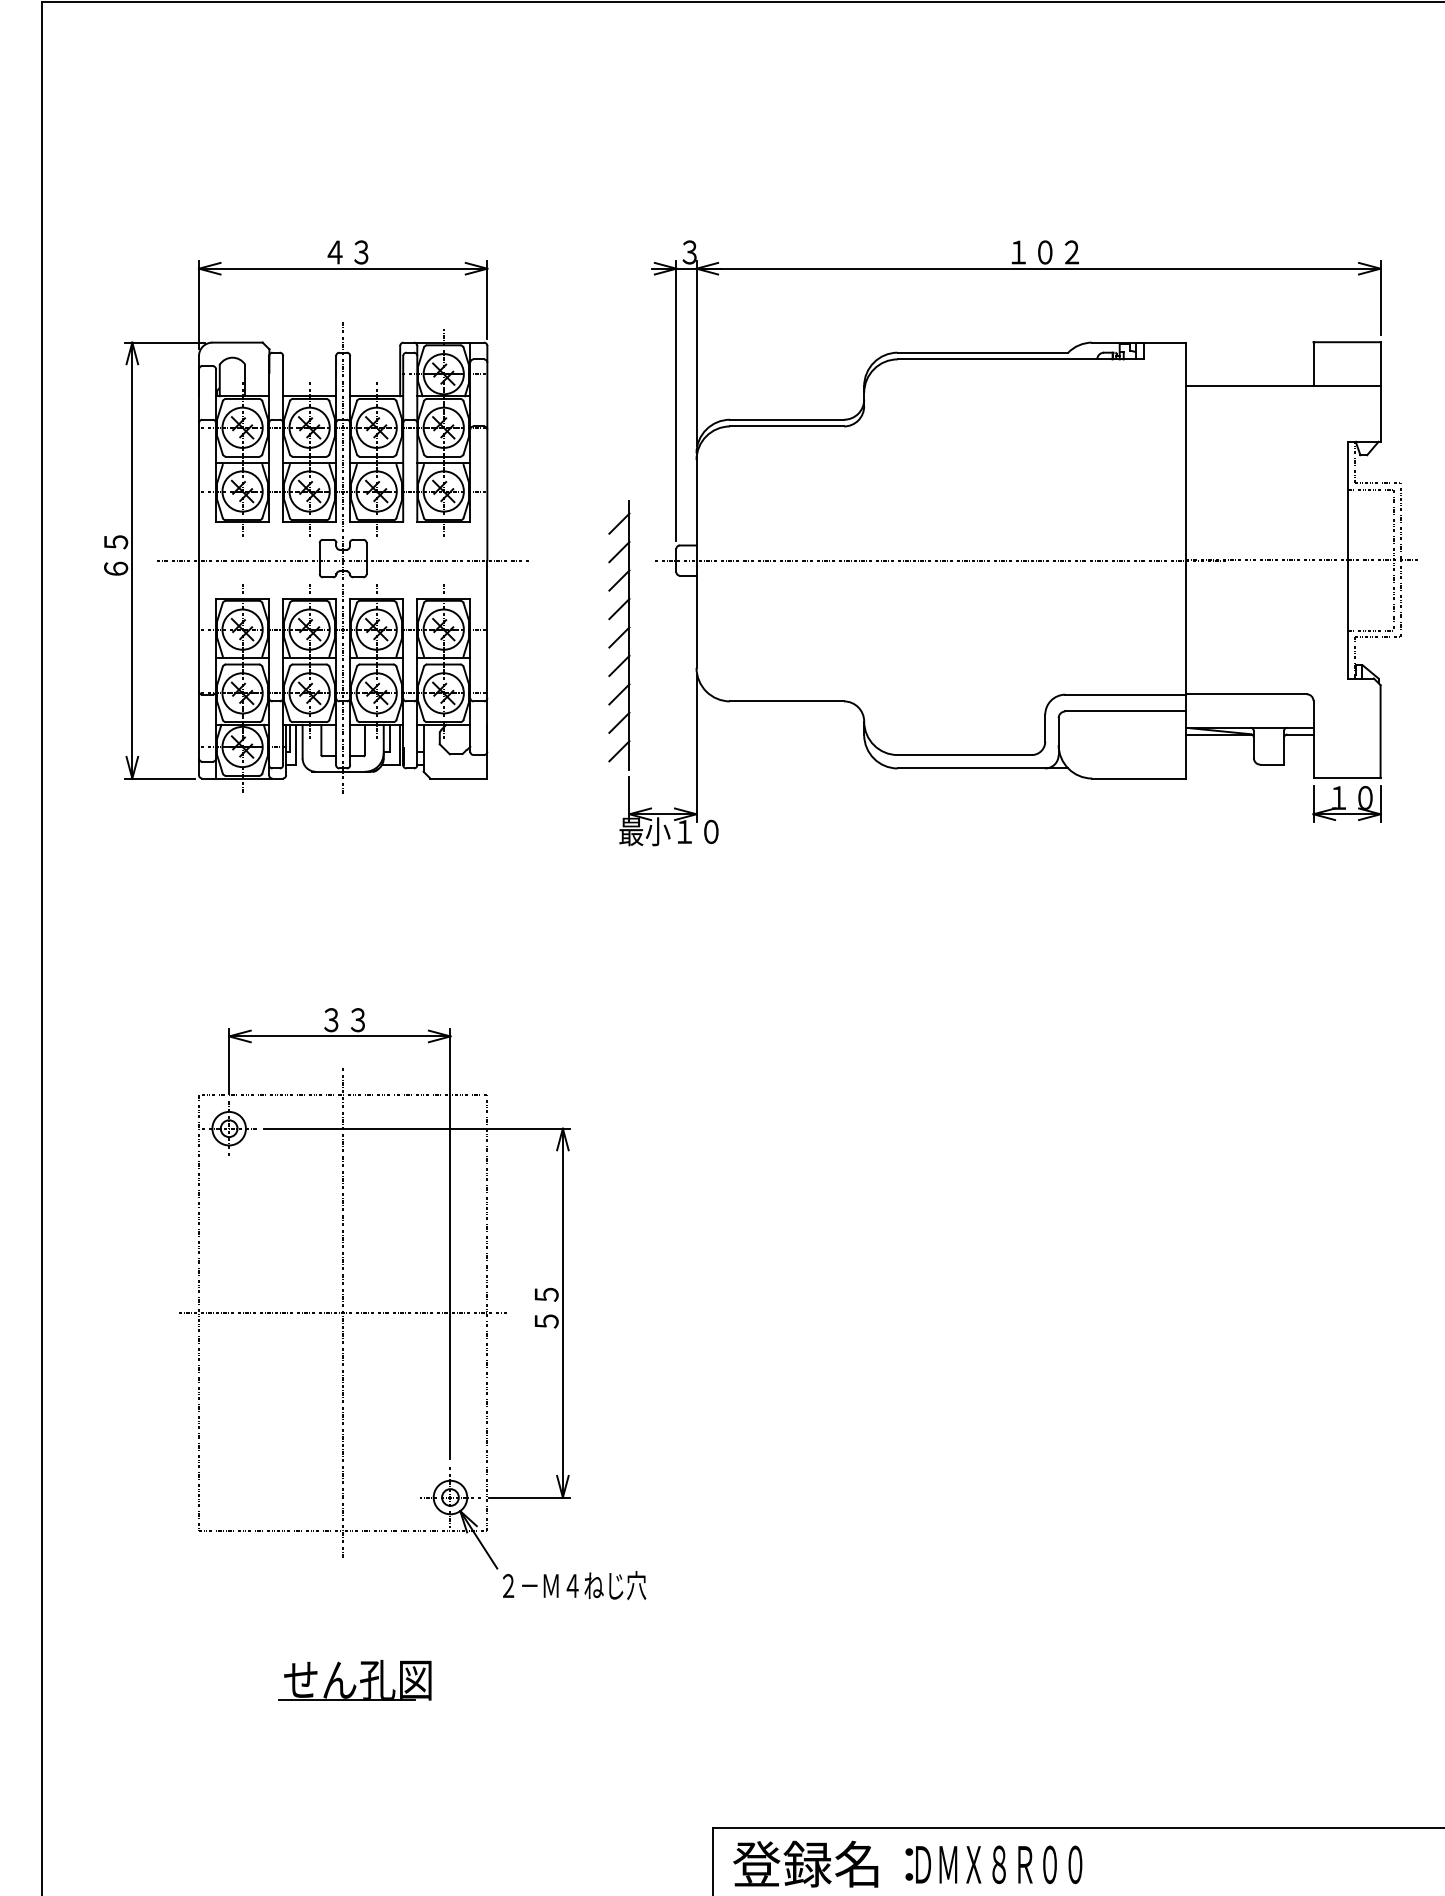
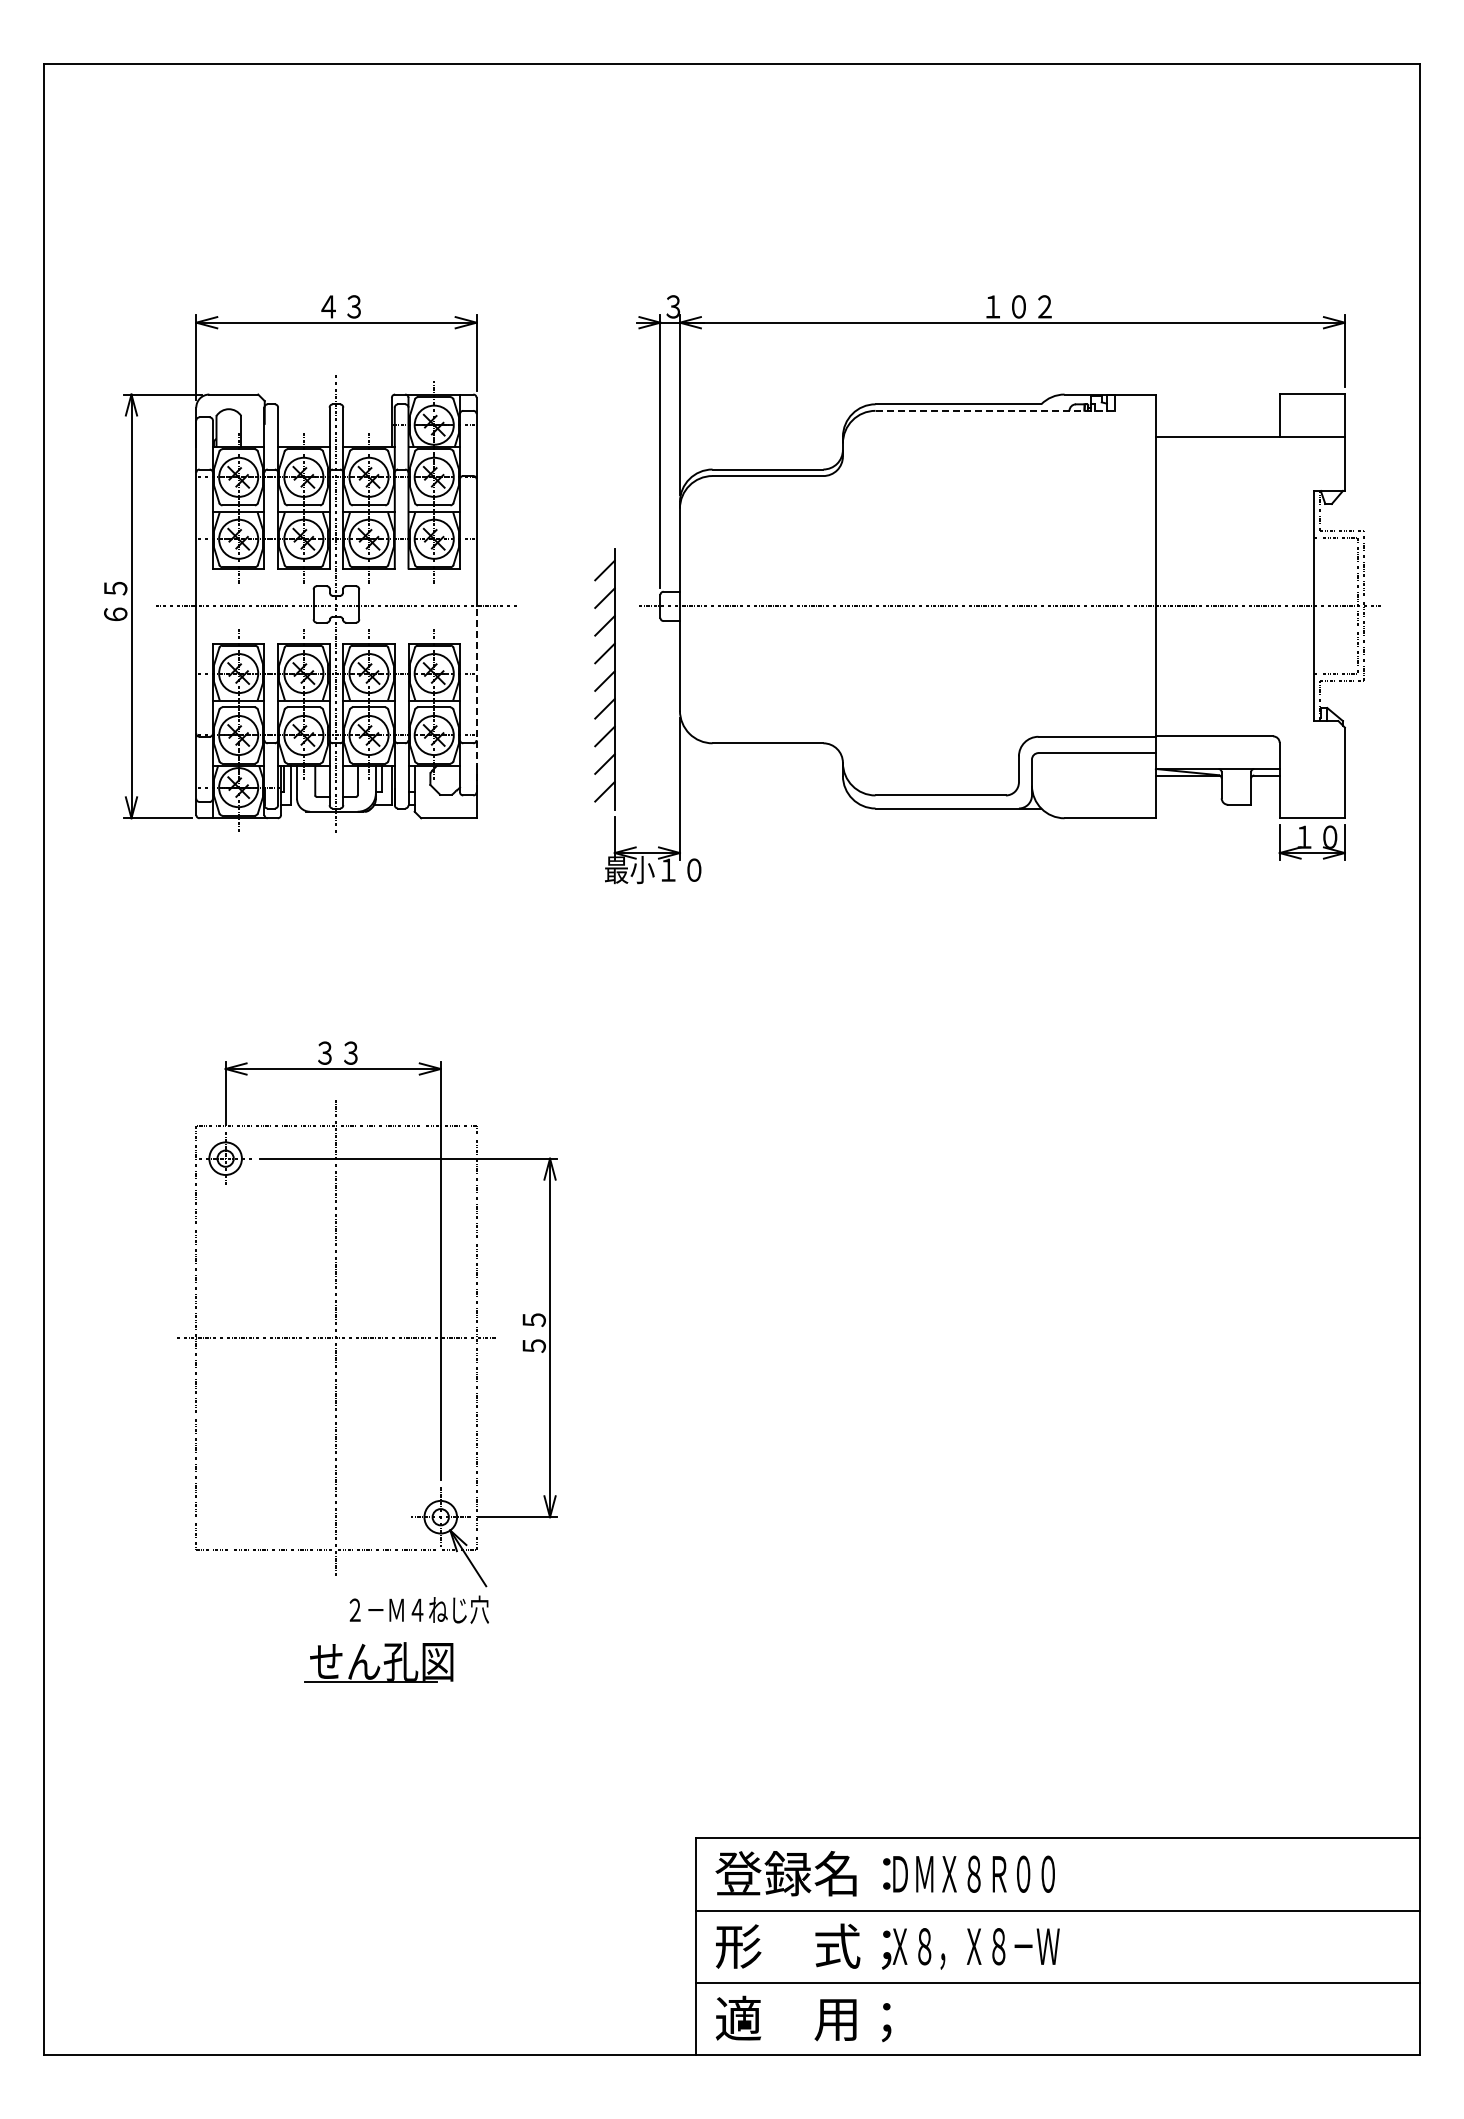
line: (1021, 359) -> (995, 410), solid -> dashed
line: (487, 656) -> (476, 699), solid -> dashed
text: (573, 1585) -> (418, 1609), moved
part: (354, 1680) -> (378, 1662), moved

